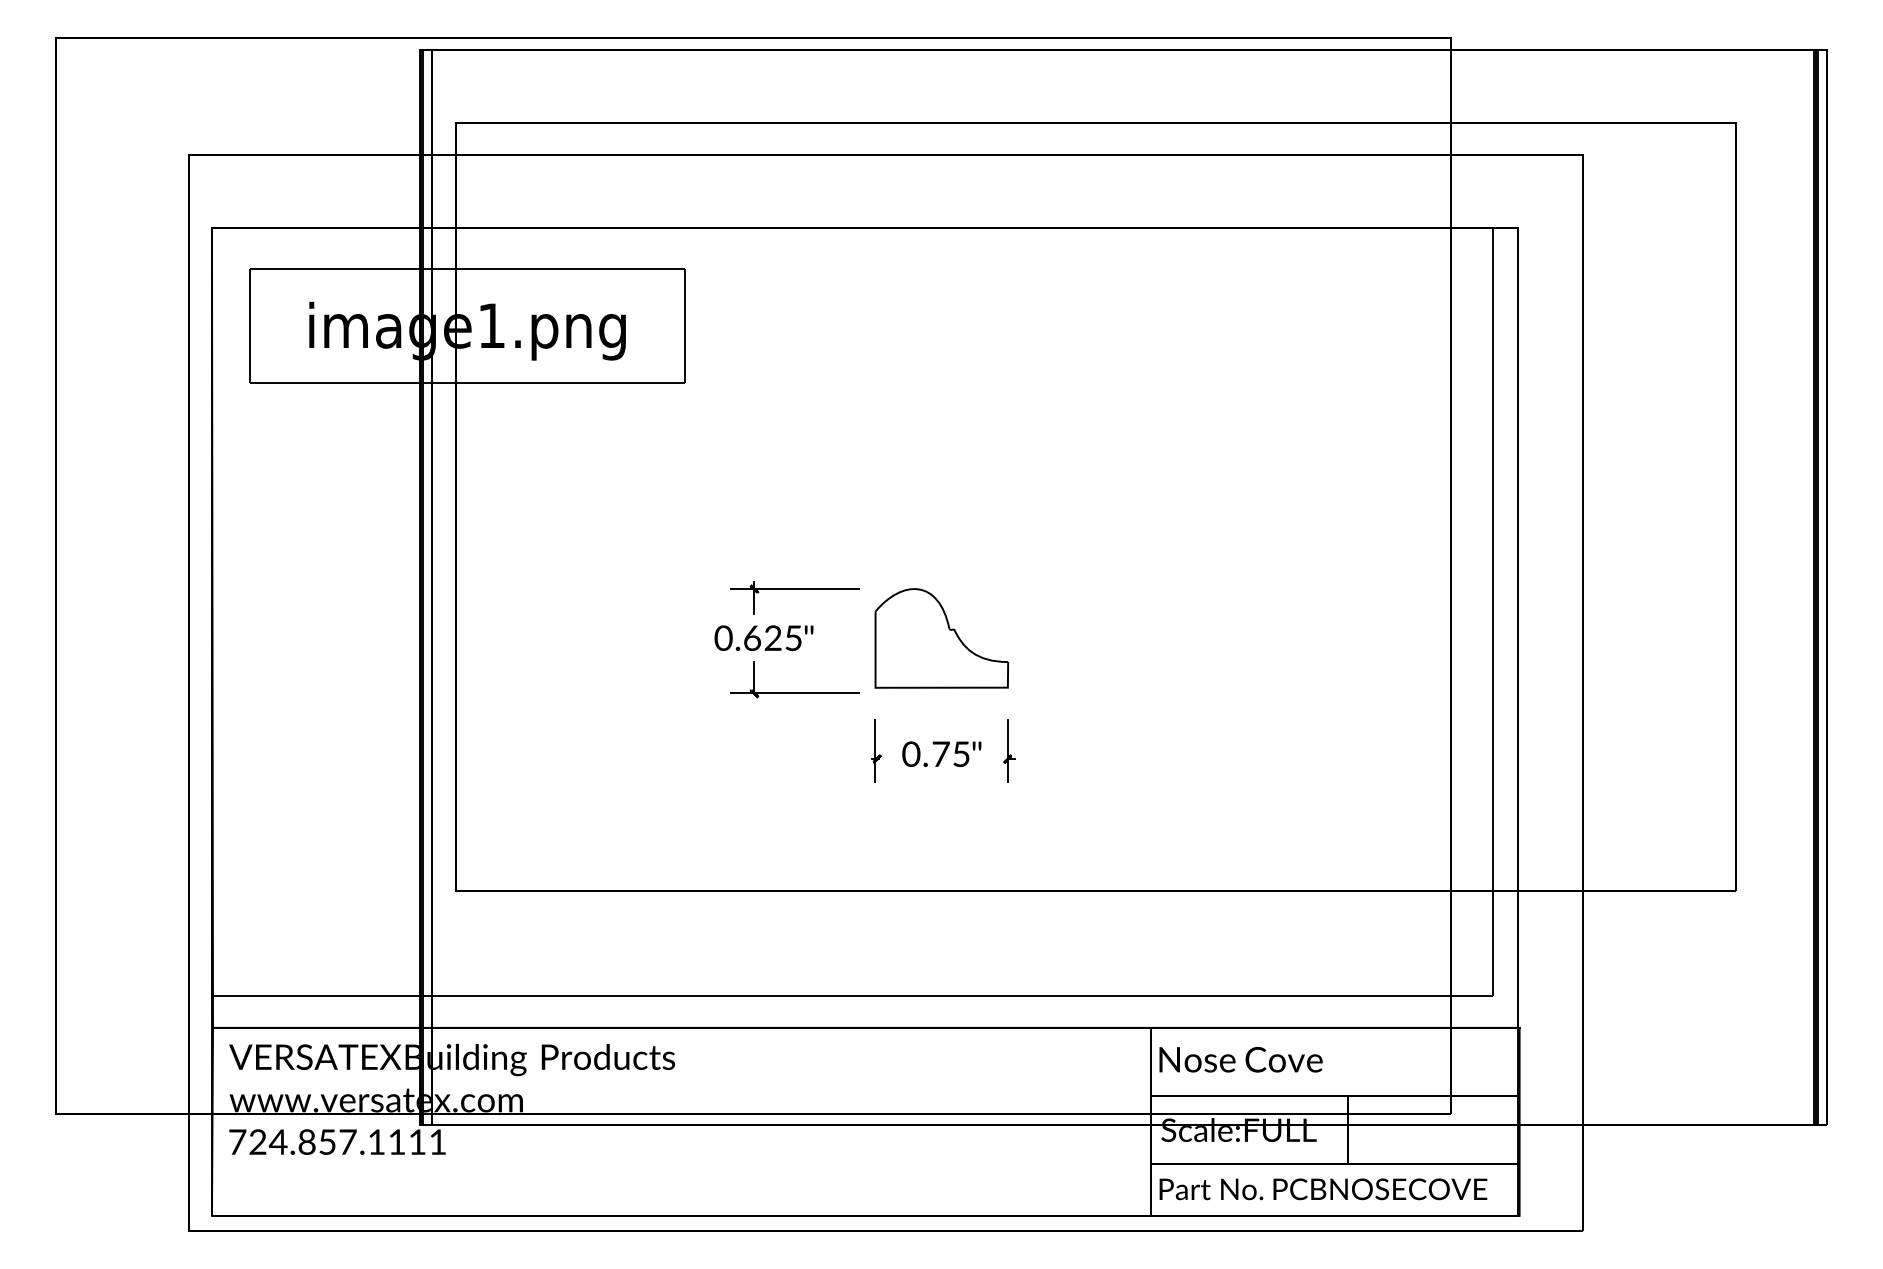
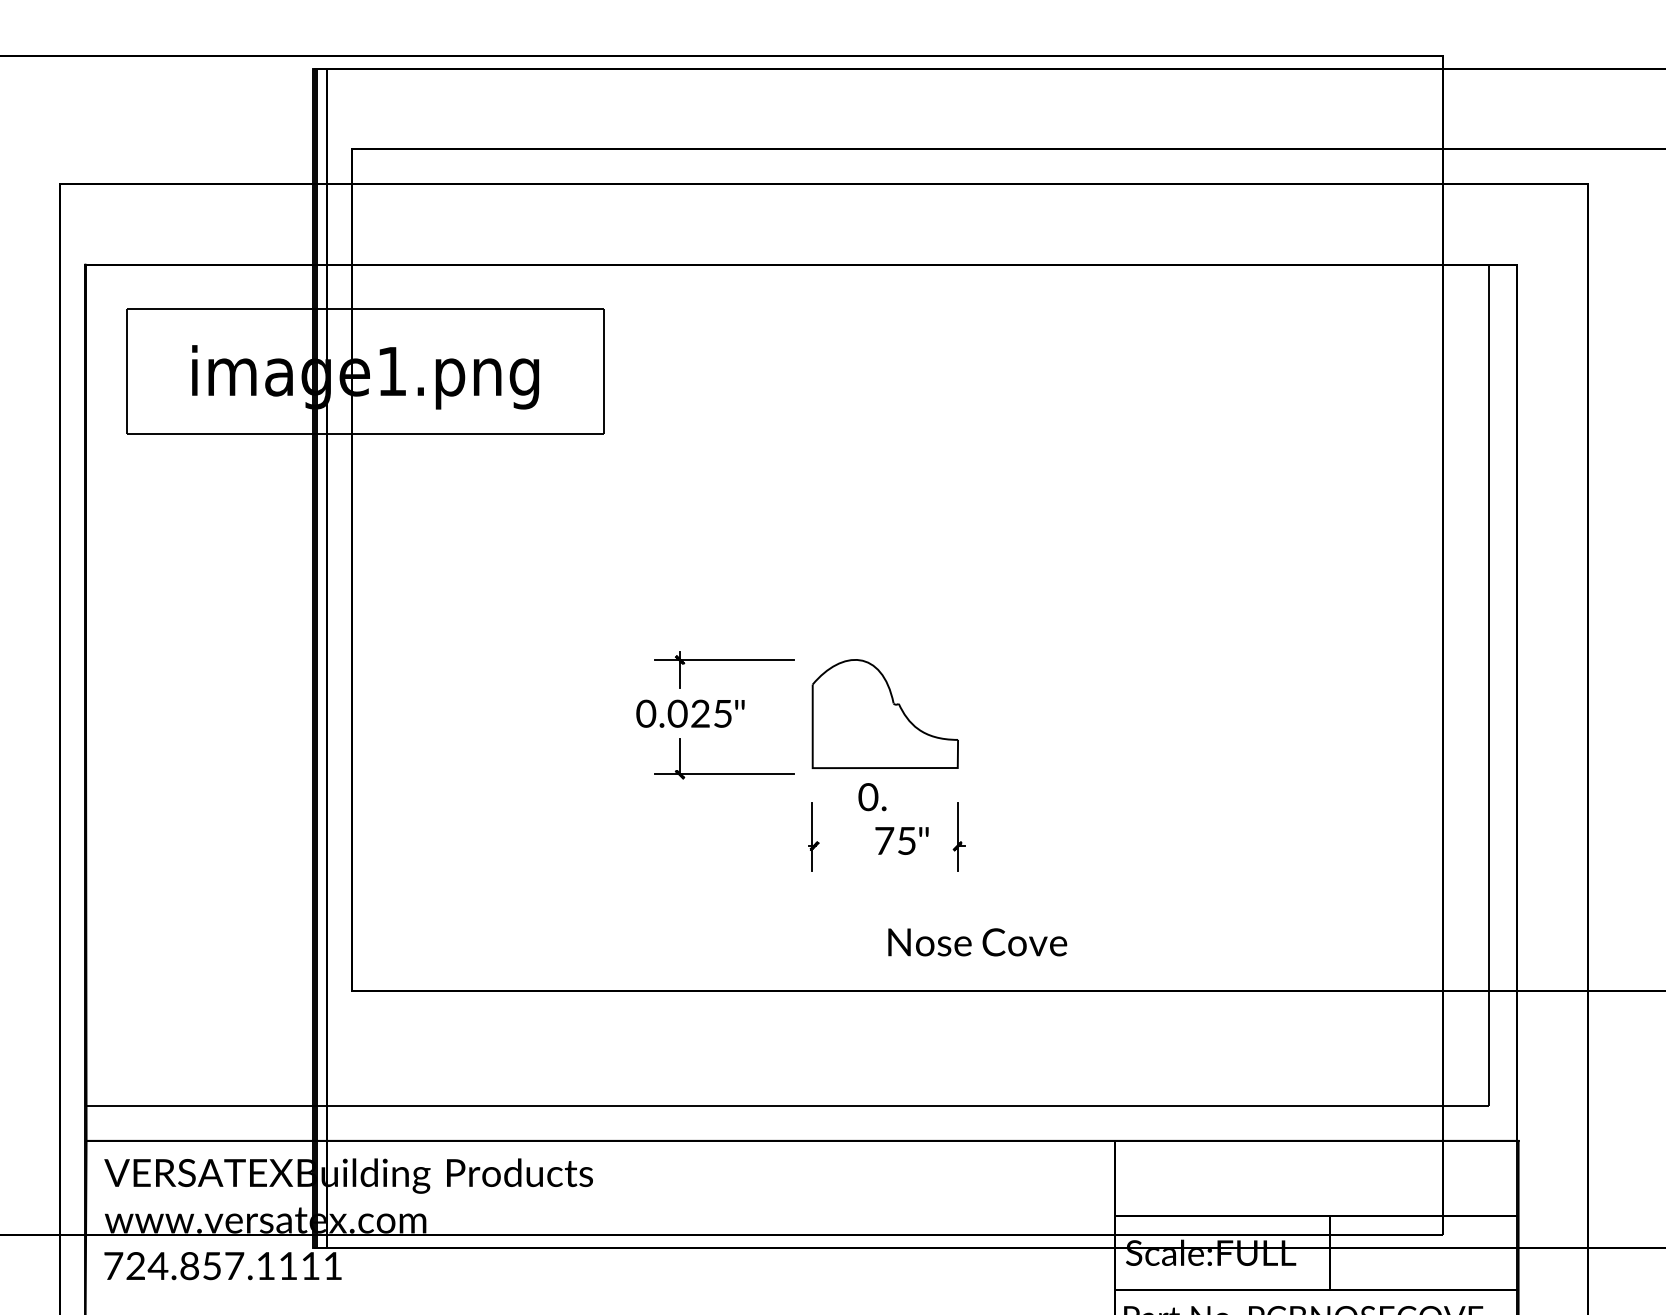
text: (752, 637) -> (677, 713), 0.6 -> 0.0
text: (914, 753) -> (871, 796), moved
text: (1240, 1059) -> (977, 942), moved

